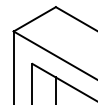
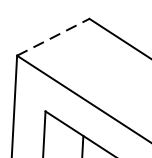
line: (35, 19) -> (54, 37), solid -> dashed

